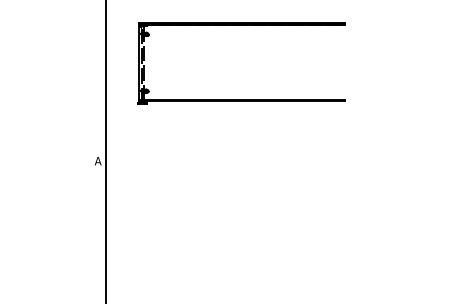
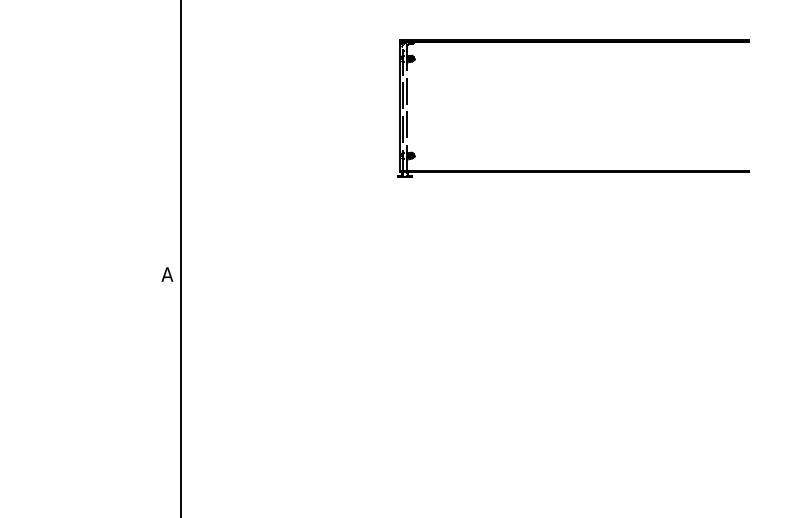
part: (241, 99) -> (573, 169), moved

